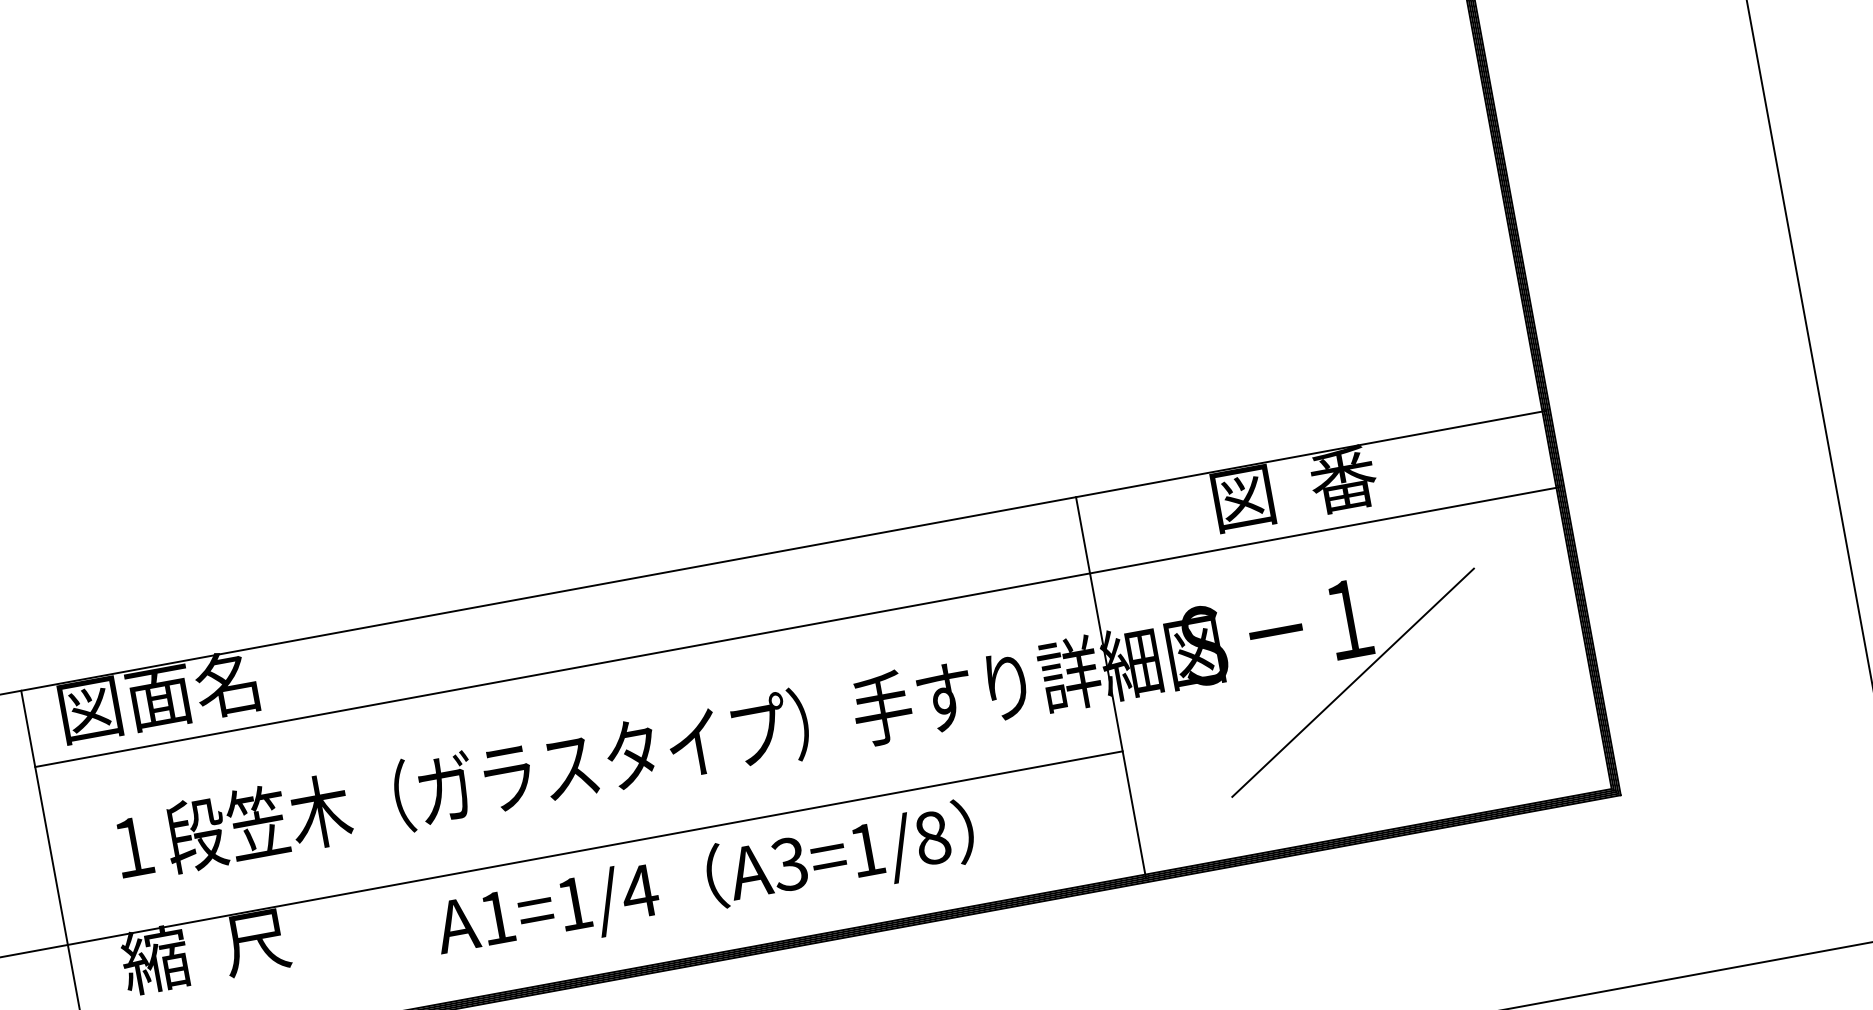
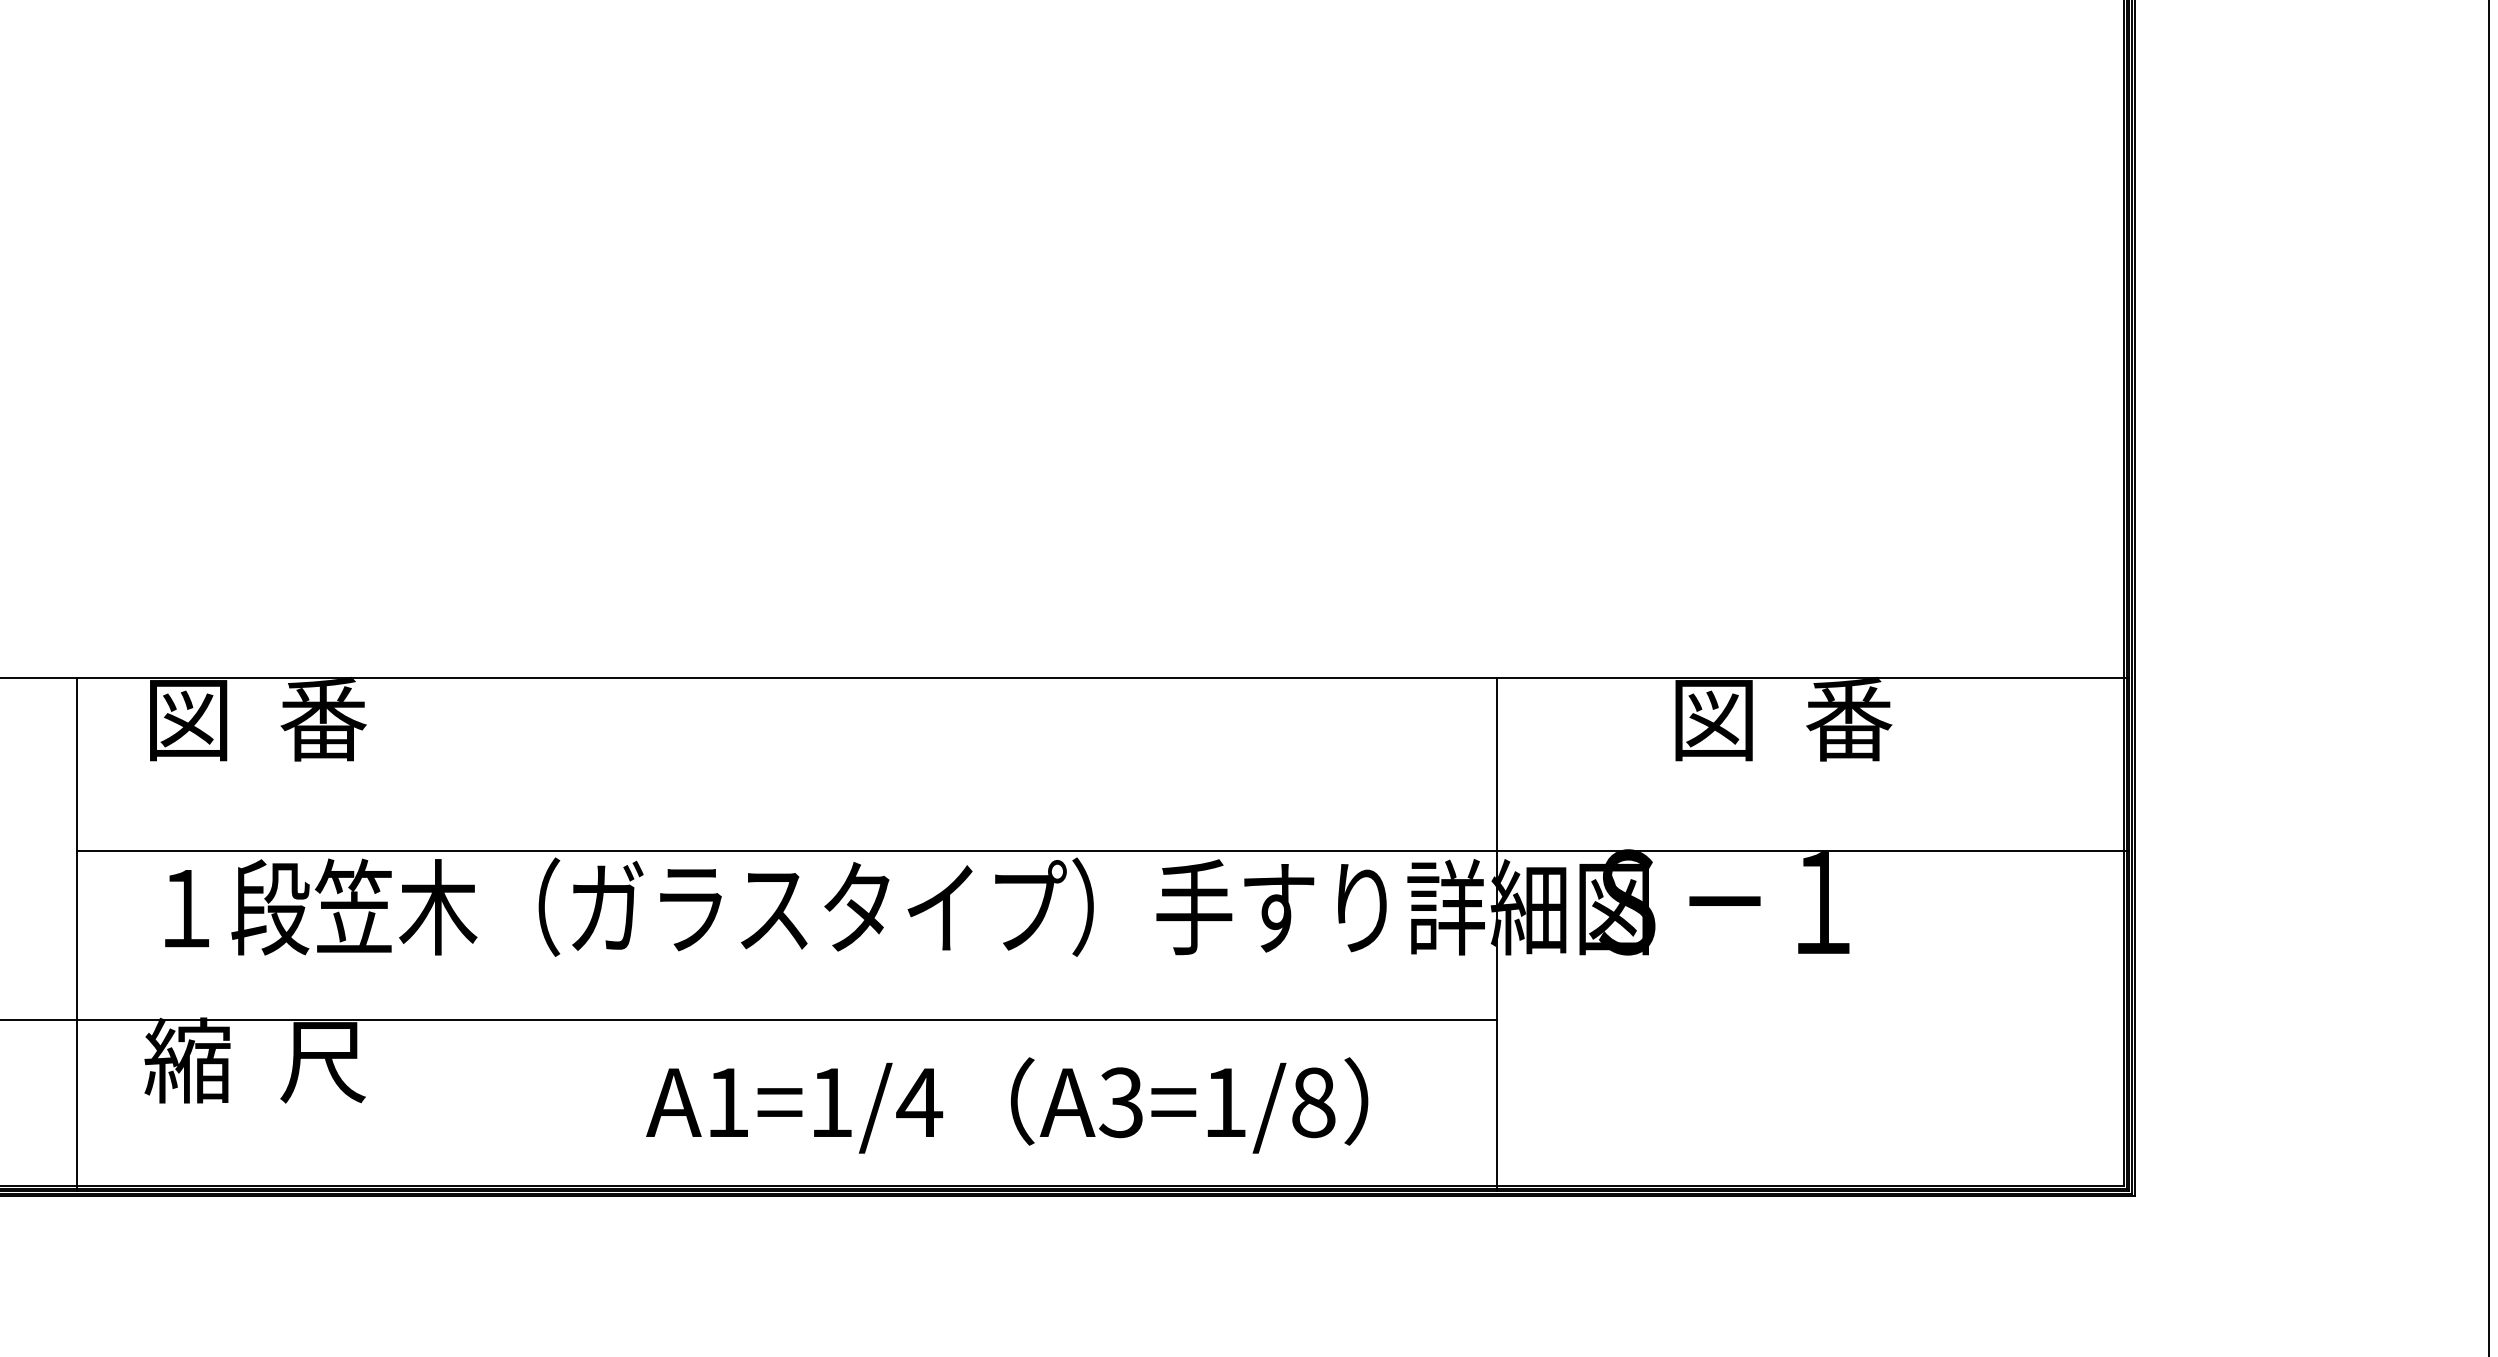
line: (797, 626) -> (1103, 850), moved
line: (1352, 682) -> (1812, 985), removed
text: (158, 696) -> (254, 718), 図面名 -> 図  番
text: (705, 881) -> (1007, 1105), moved

